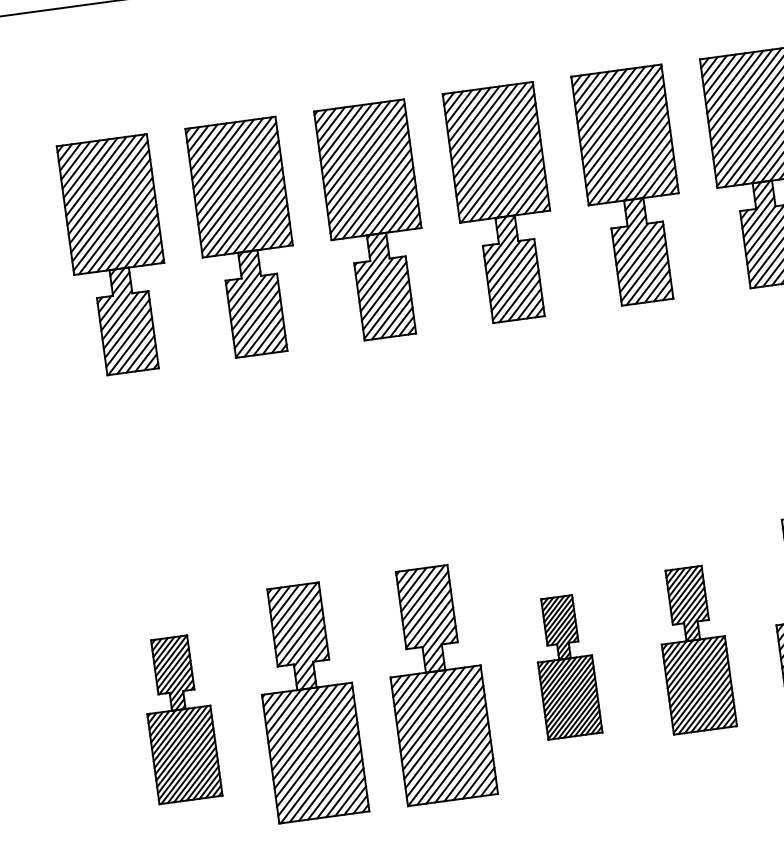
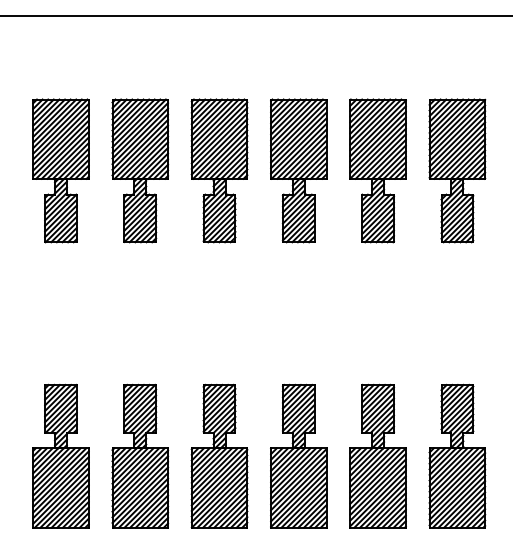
part: (693, 648) -> (377, 455), size x1.43
part: (565, 665) -> (298, 455), size x1.67
part: (179, 717) -> (60, 455), size x1.43

